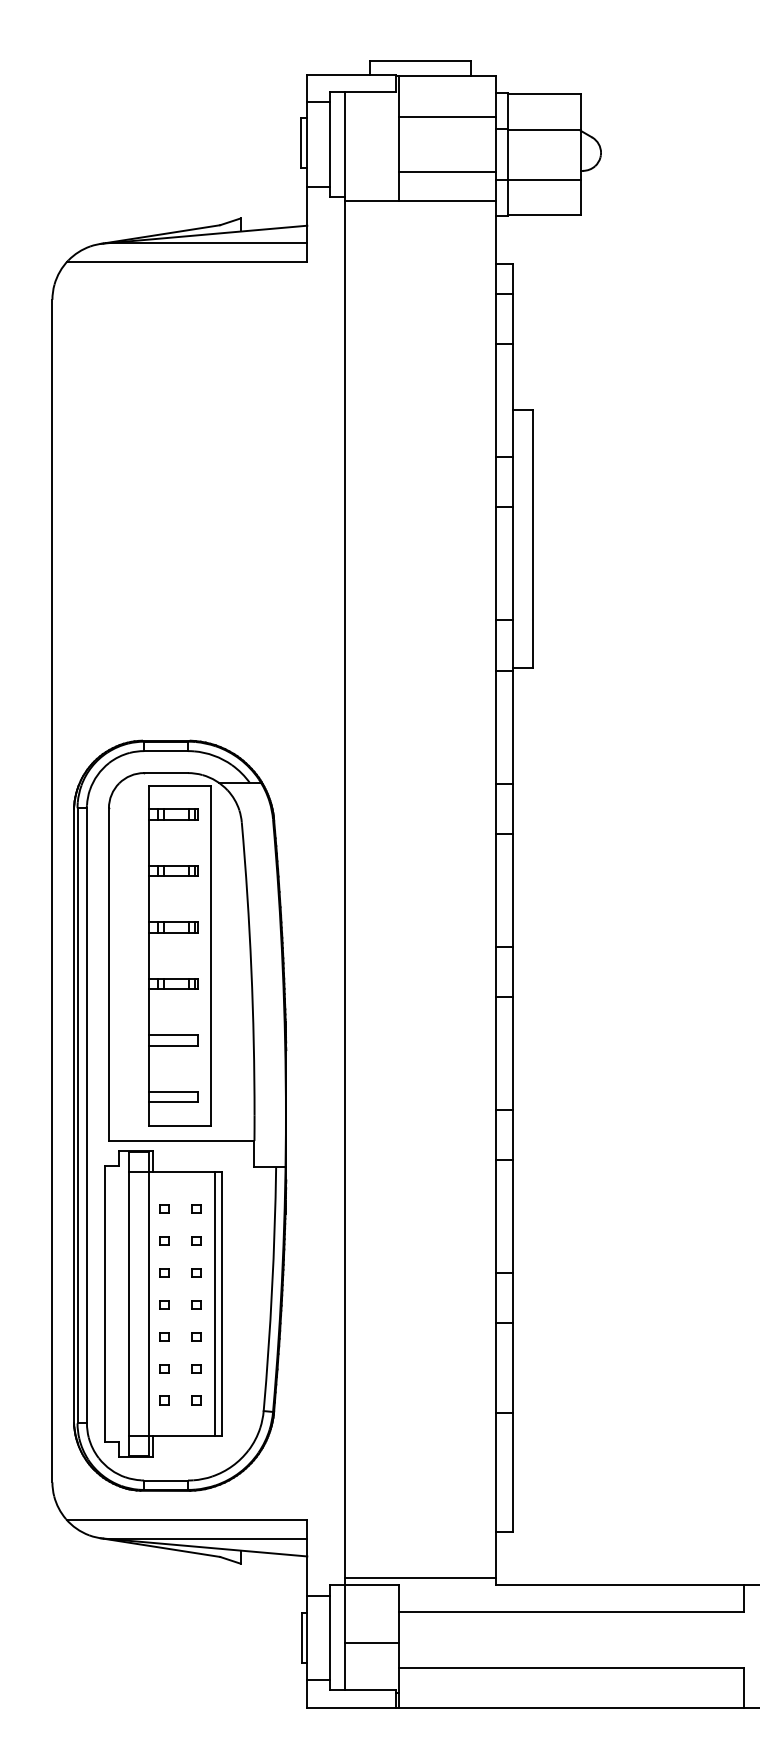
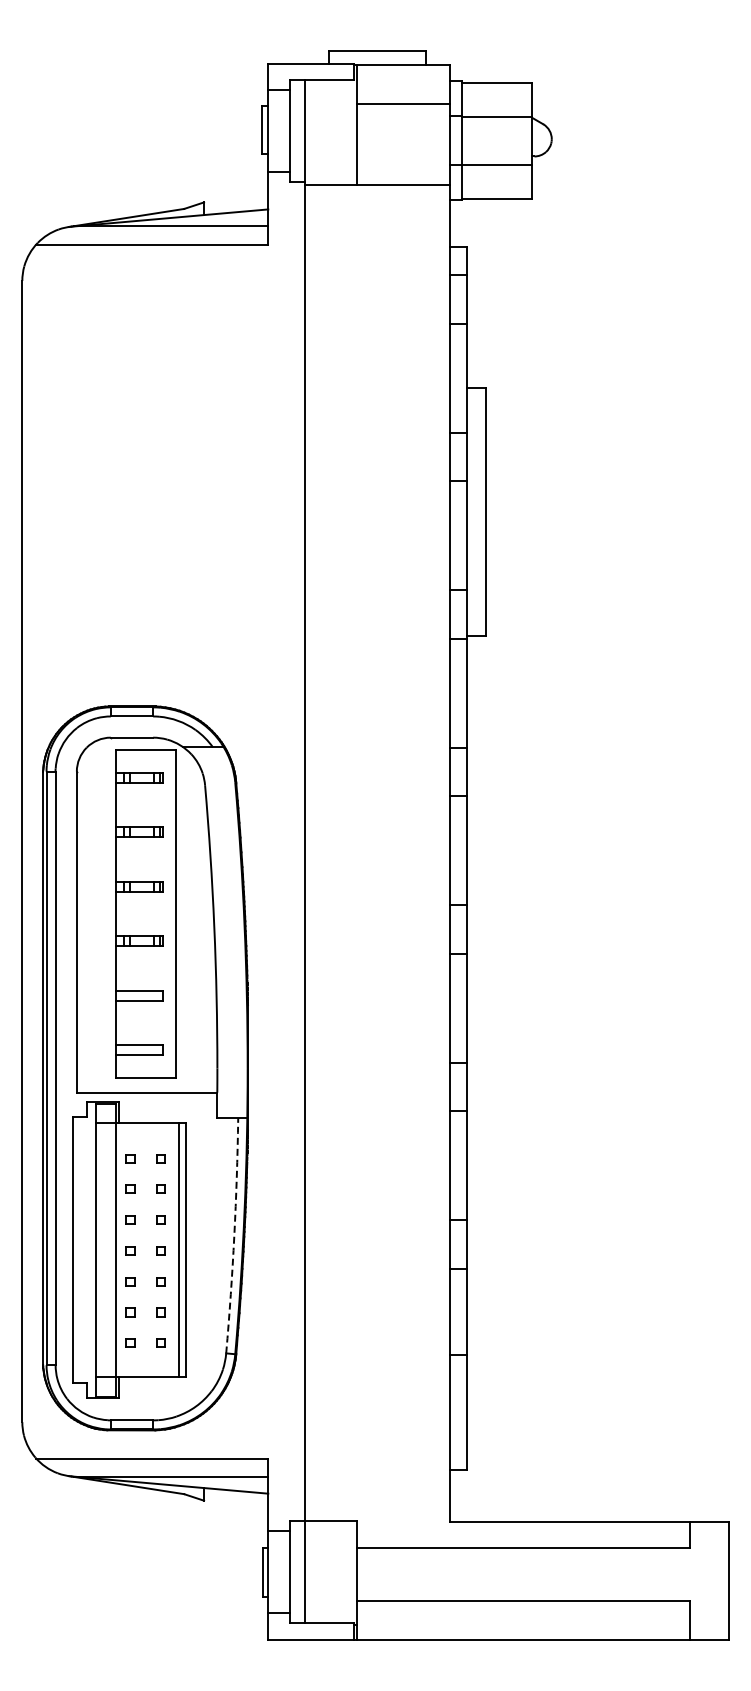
line: (447, 171) -> (403, 157), removed
arc: (272, 1288) -> (234, 1235), solid -> dashed
line: (420, 1578) -> (377, 1514), removed
line: (371, 1642) -> (330, 1576), removed

